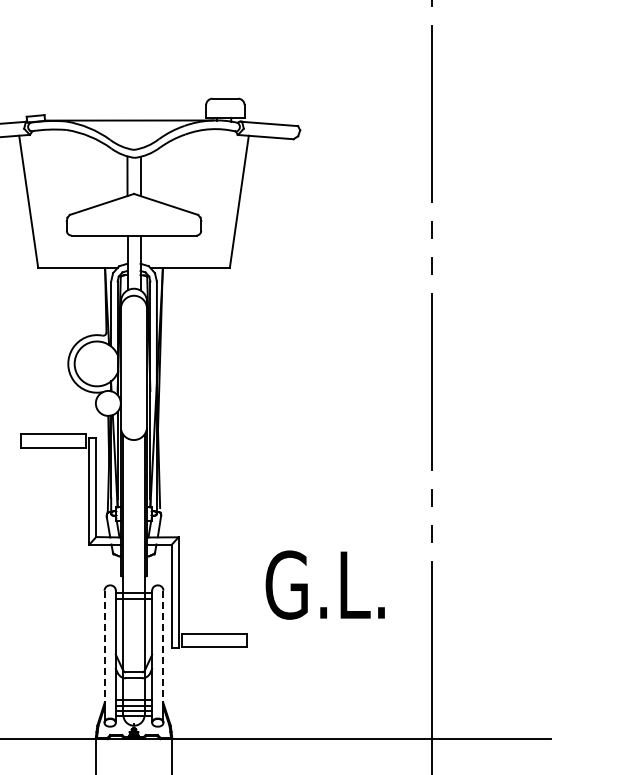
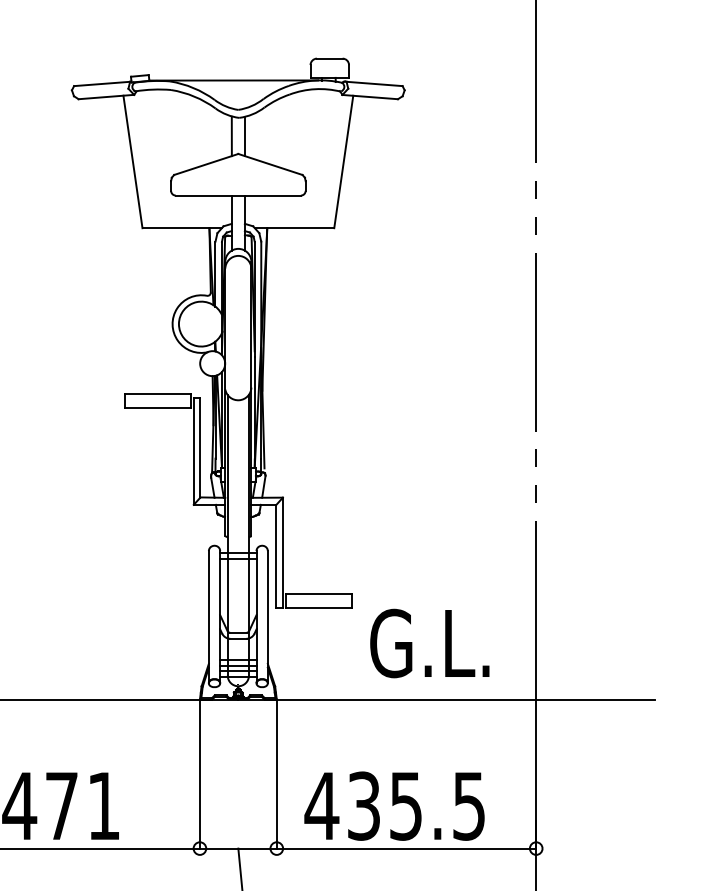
text: (324, 585) -> (429, 643), moved
line: (104, 649) -> (208, 609), dashed -> solid
line: (163, 649) -> (267, 609), dashed -> solid

